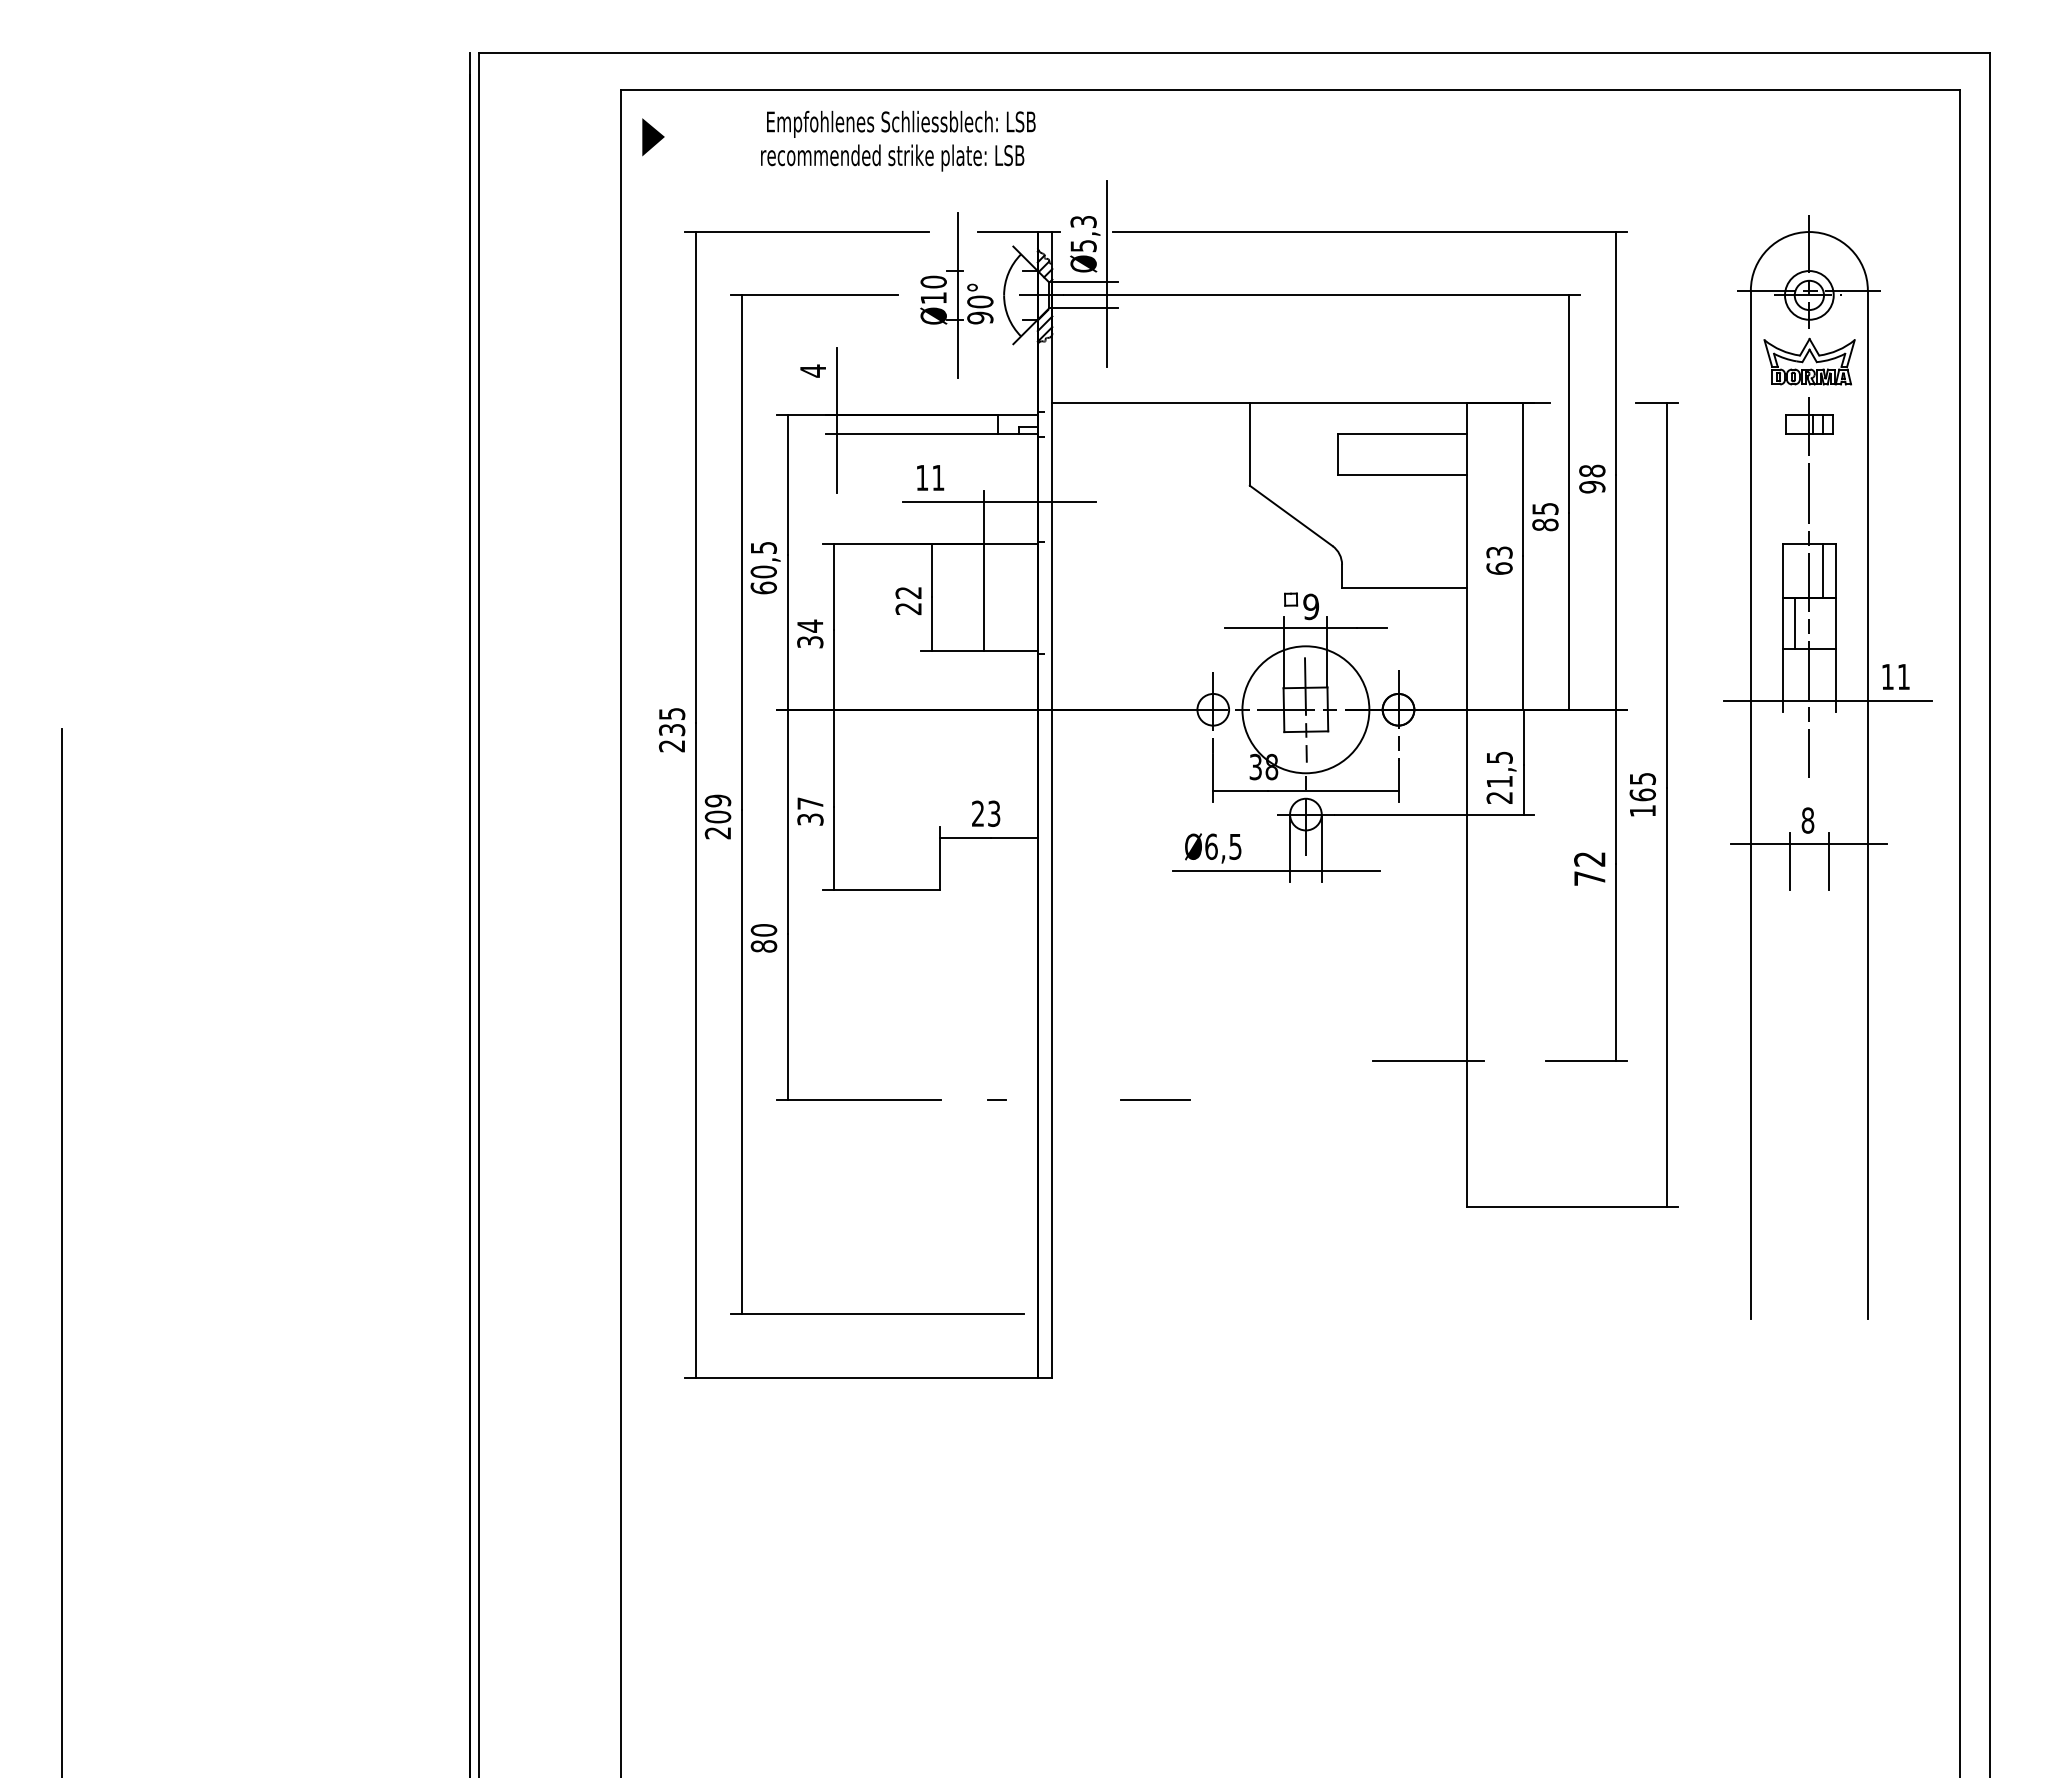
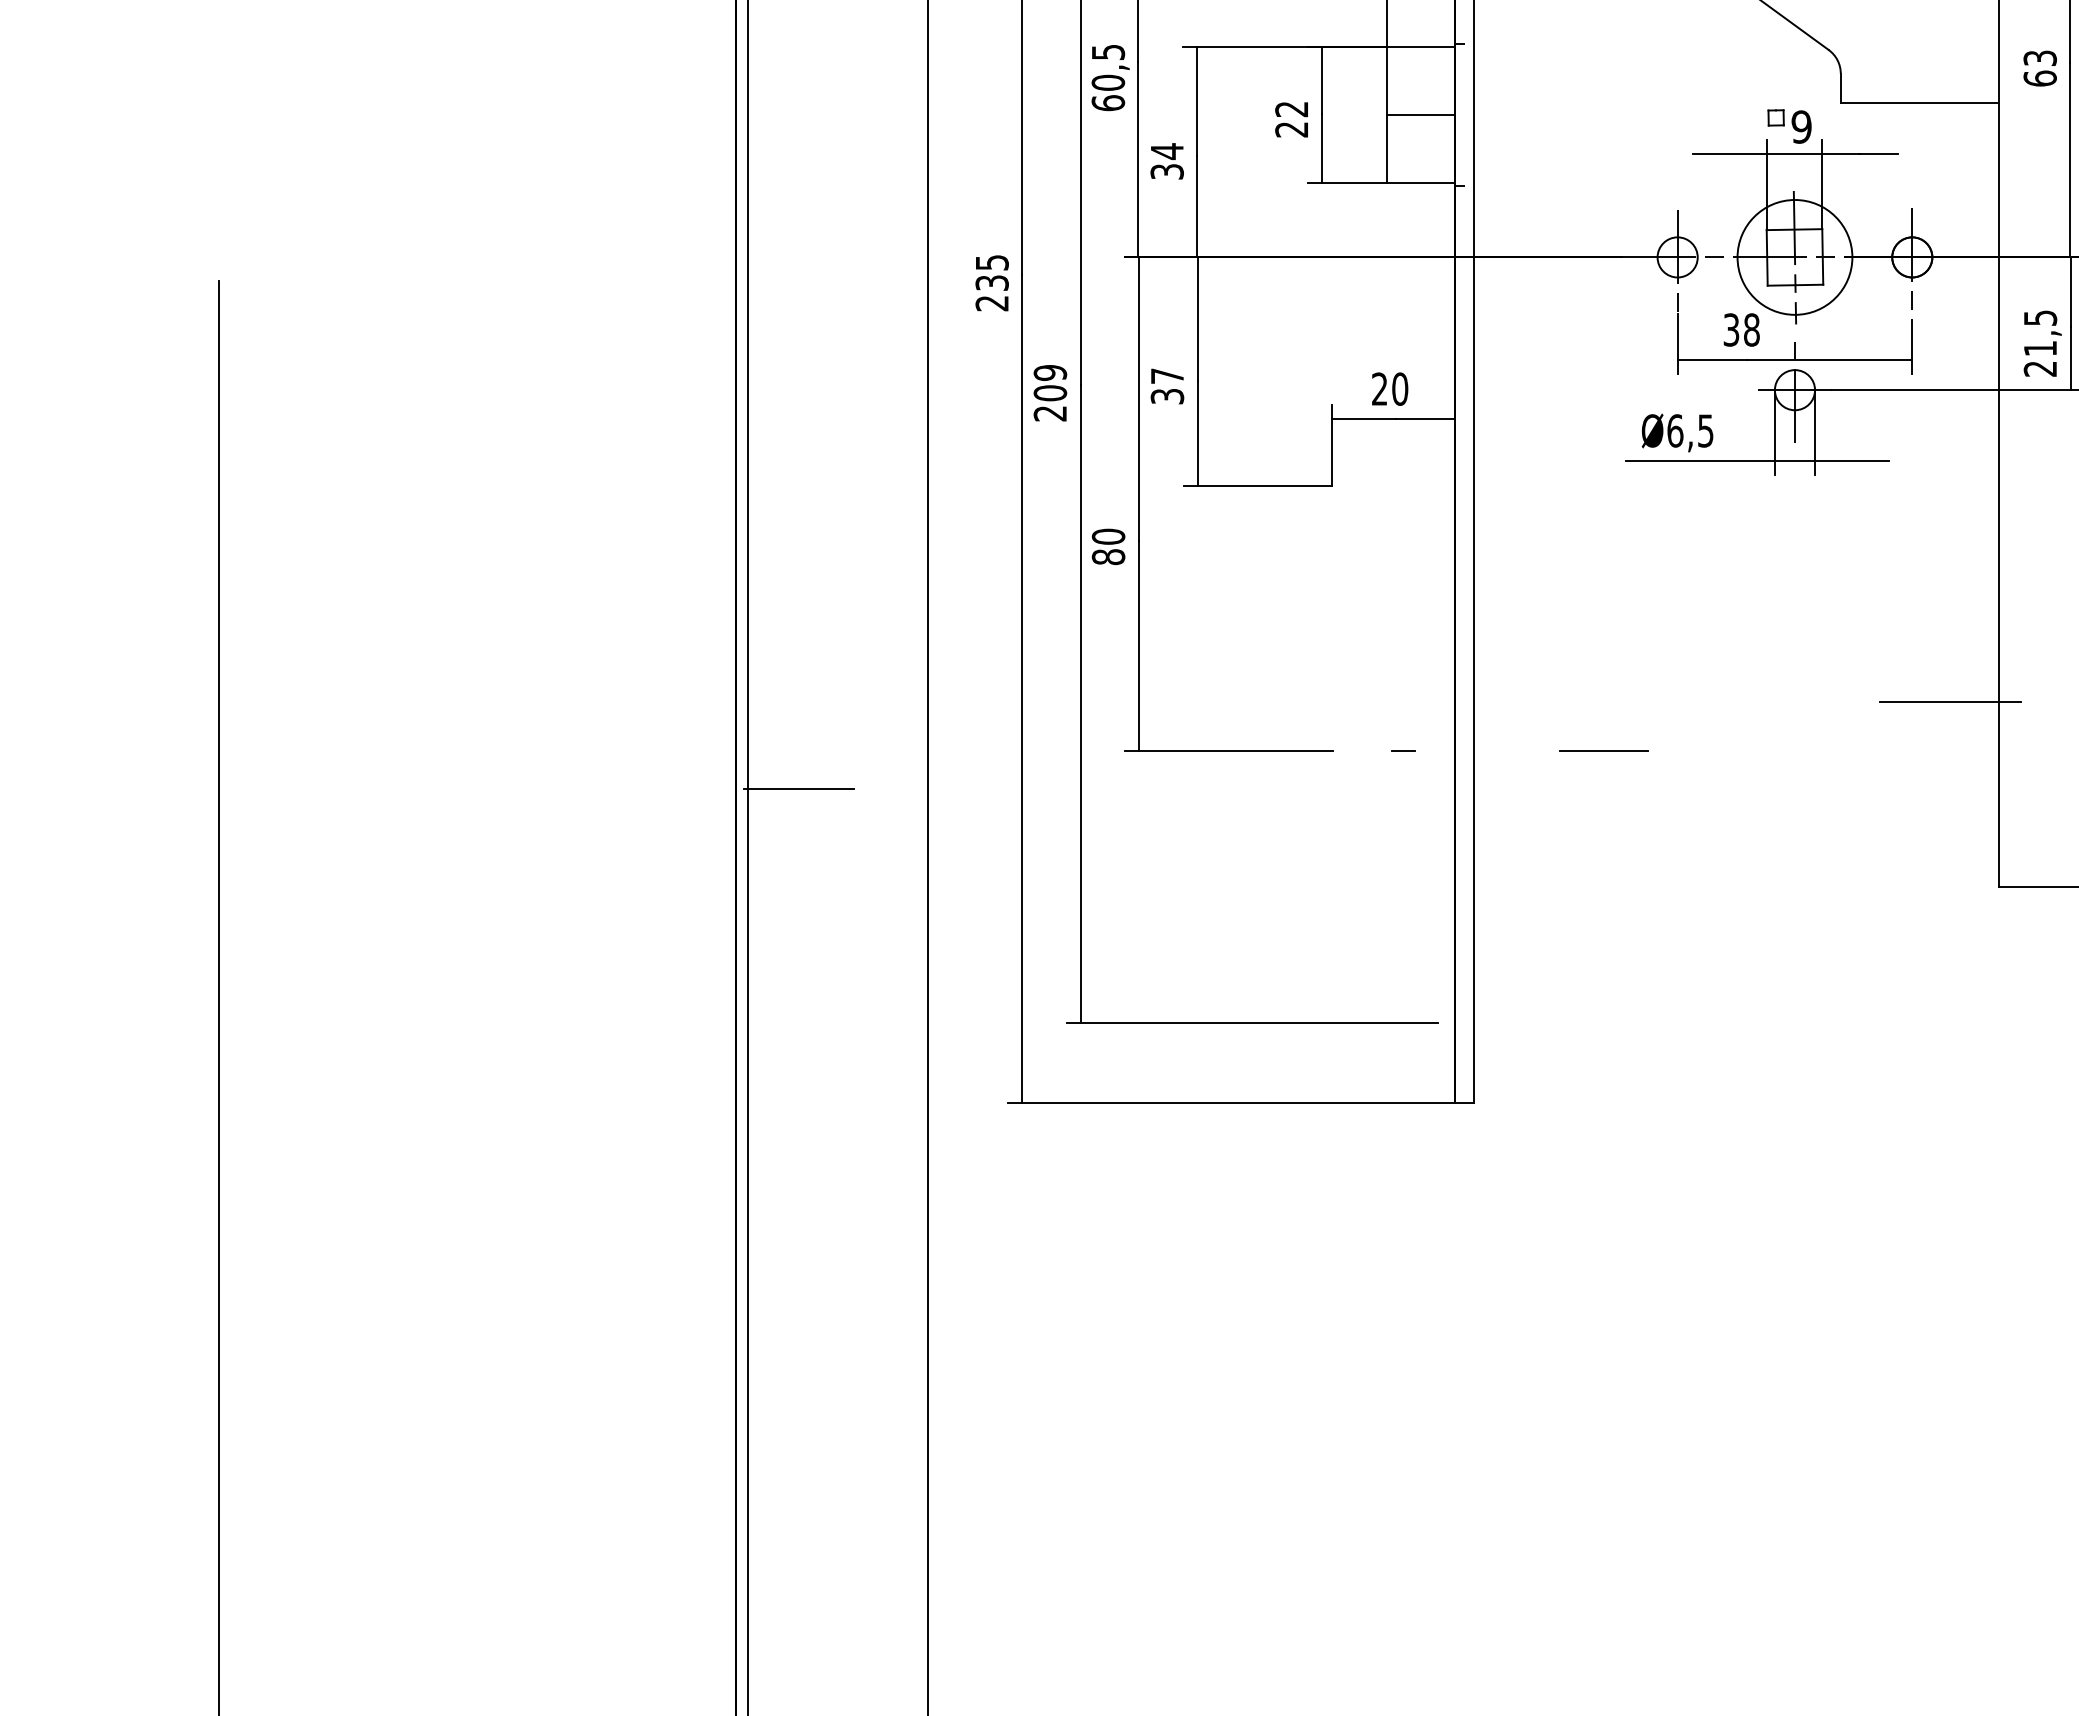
line: (1010, 597) -> (1420, 115), added
circle: (1305, 709) -> (1794, 257), size x0.71
text: (994, 813) -> (1400, 388), 23 -> 20
line: (519, 1129) -> (798, 789), added

